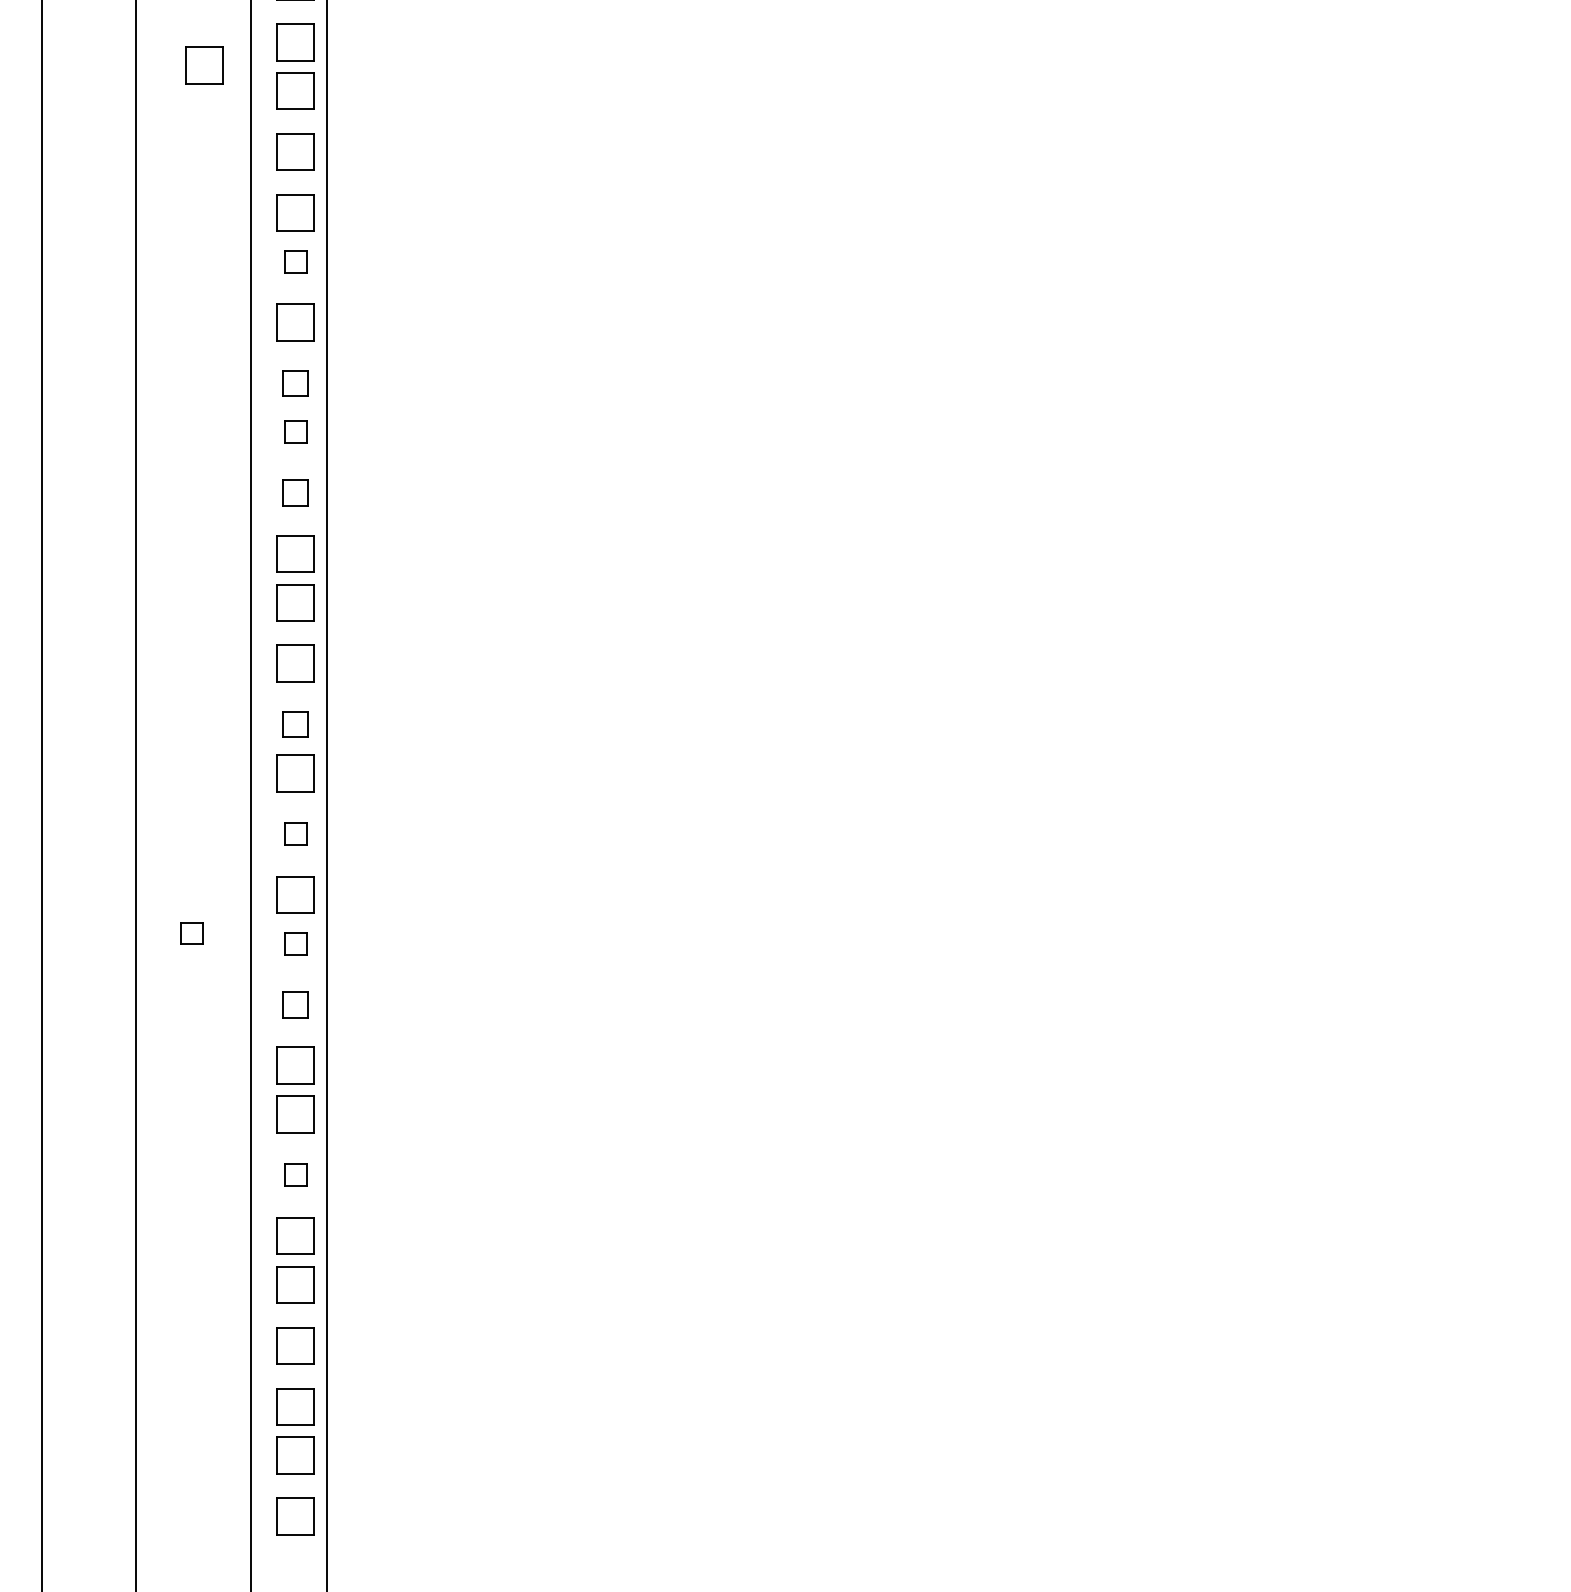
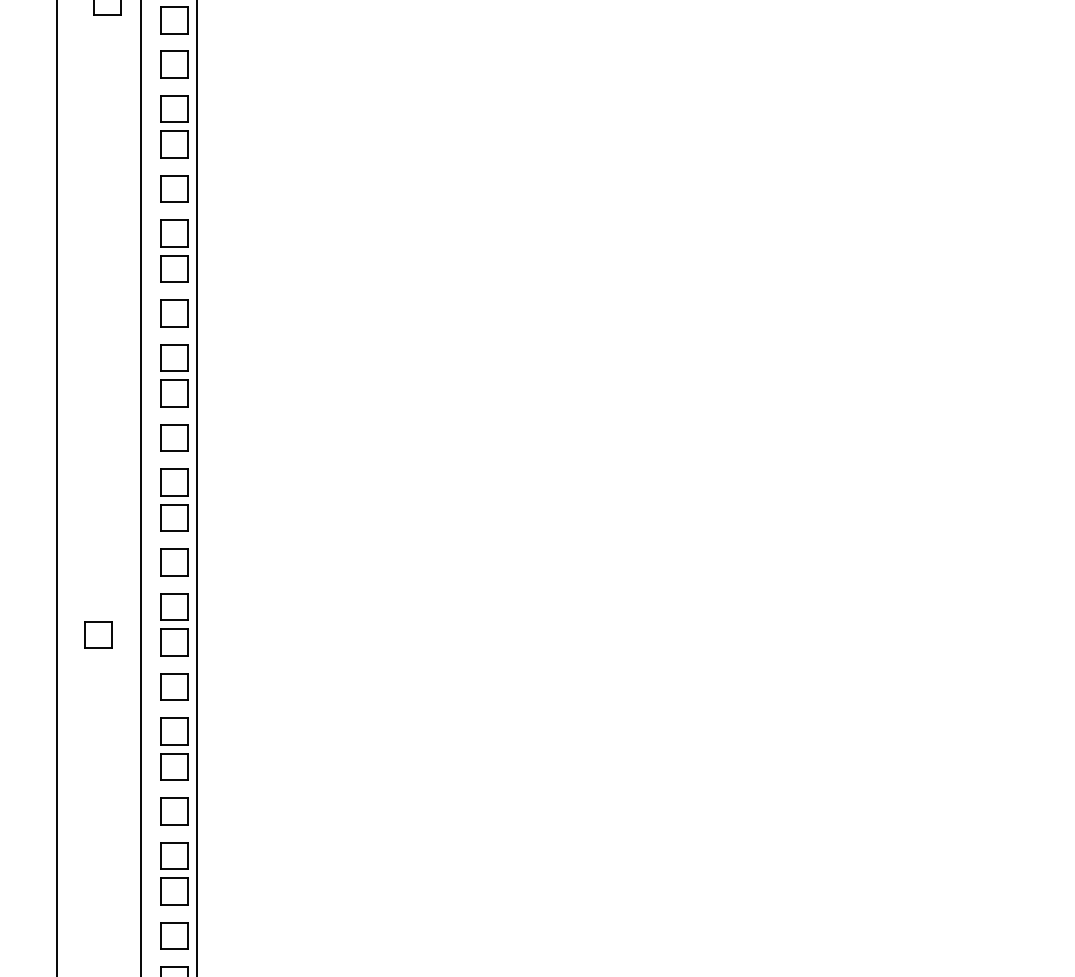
part: (295, 261) -> (174, 144), size x1.67
part: (295, 383) -> (174, 233), size x1.43
part: (295, 431) -> (174, 268), size x1.67
part: (295, 492) -> (174, 313), size x1.43
part: (295, 724) -> (174, 482), size x1.43
part: (295, 833) -> (174, 562), size x1.67
part: (191, 933) -> (98, 634), size x1.67
part: (295, 943) -> (174, 642), size x1.67
part: (295, 1004) -> (174, 686), size x1.43
part: (295, 1175) -> (174, 811), size x1.67

